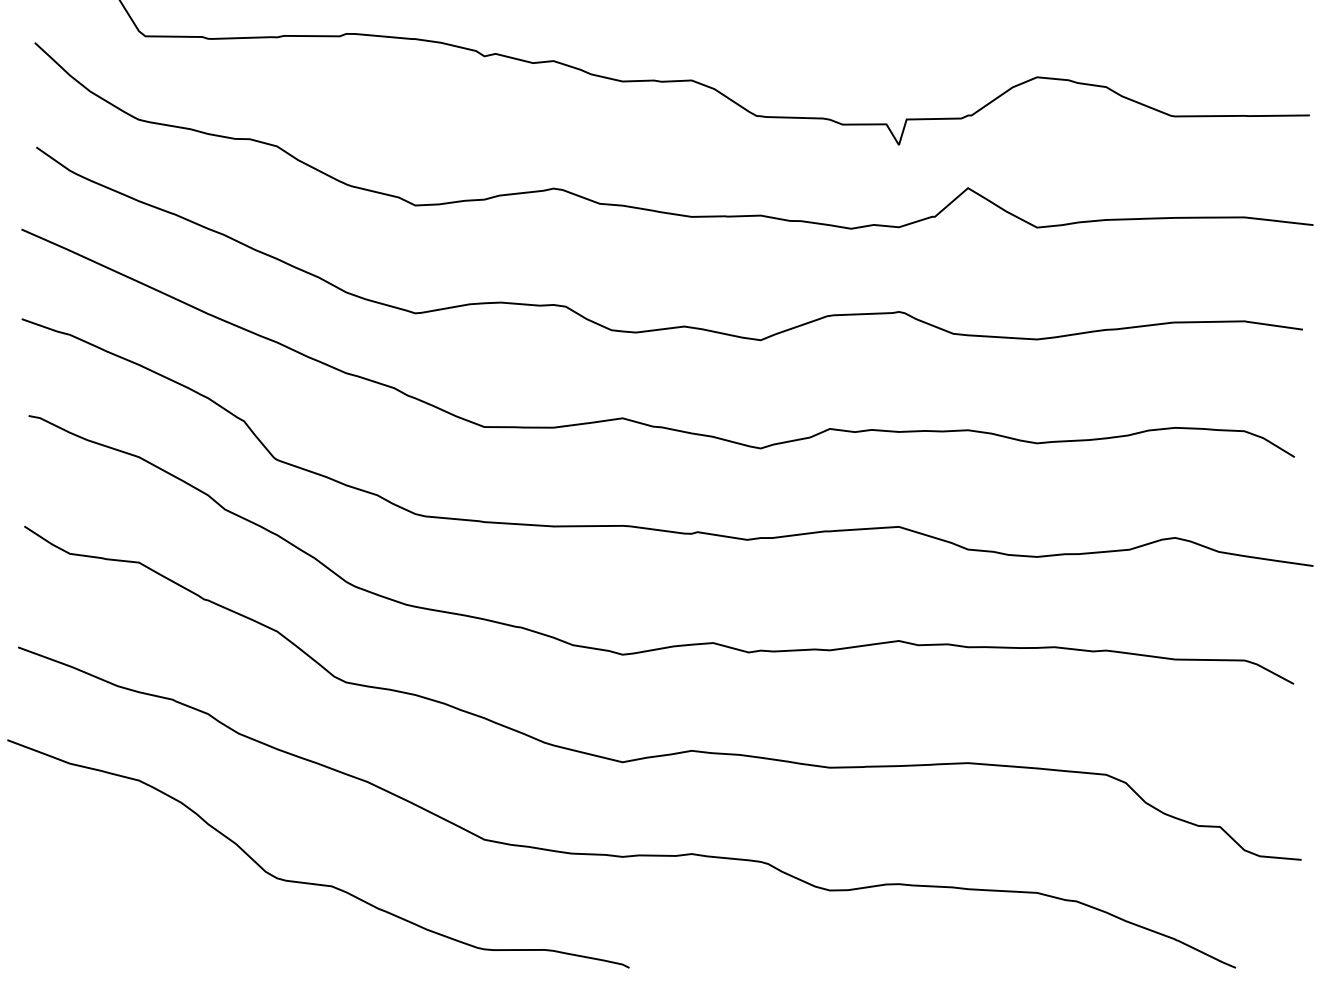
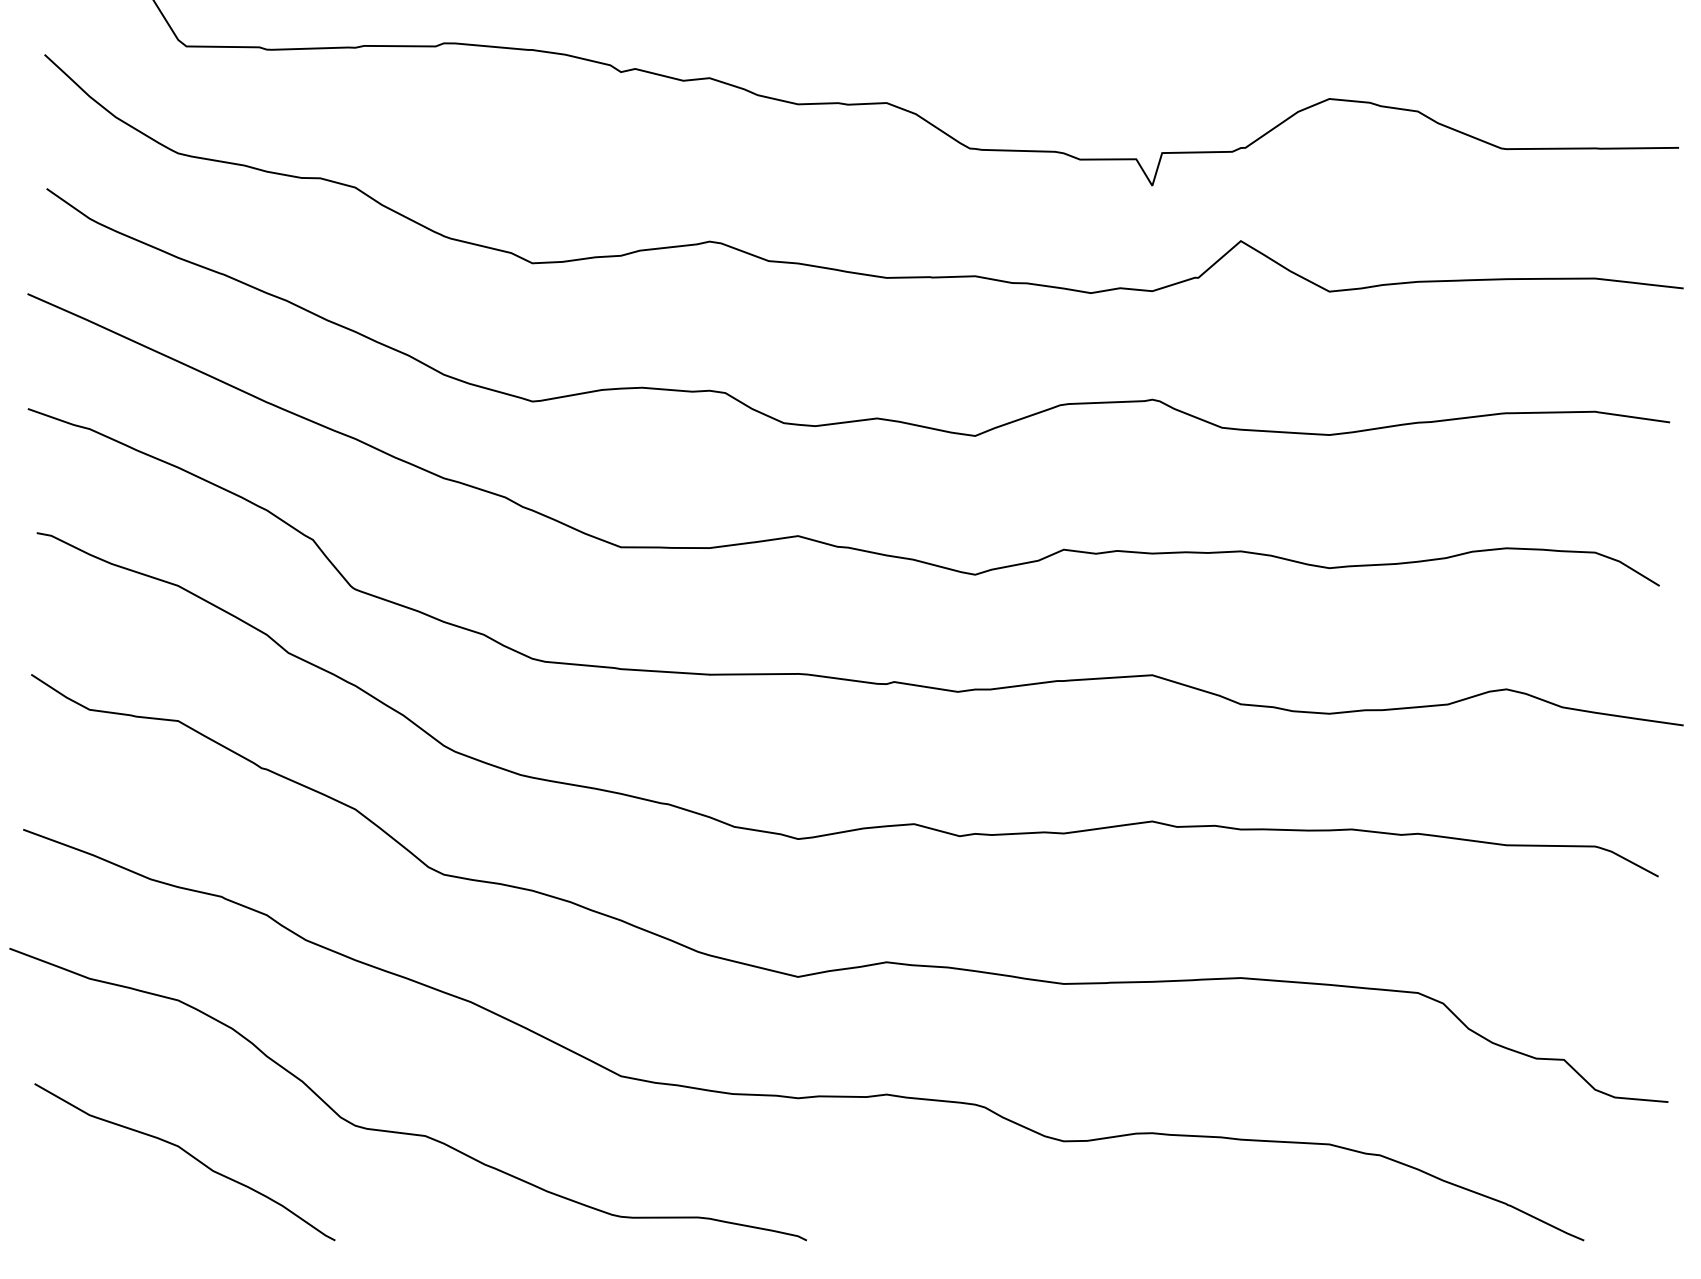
curve: (145, 900) -> (186, 1154), added

